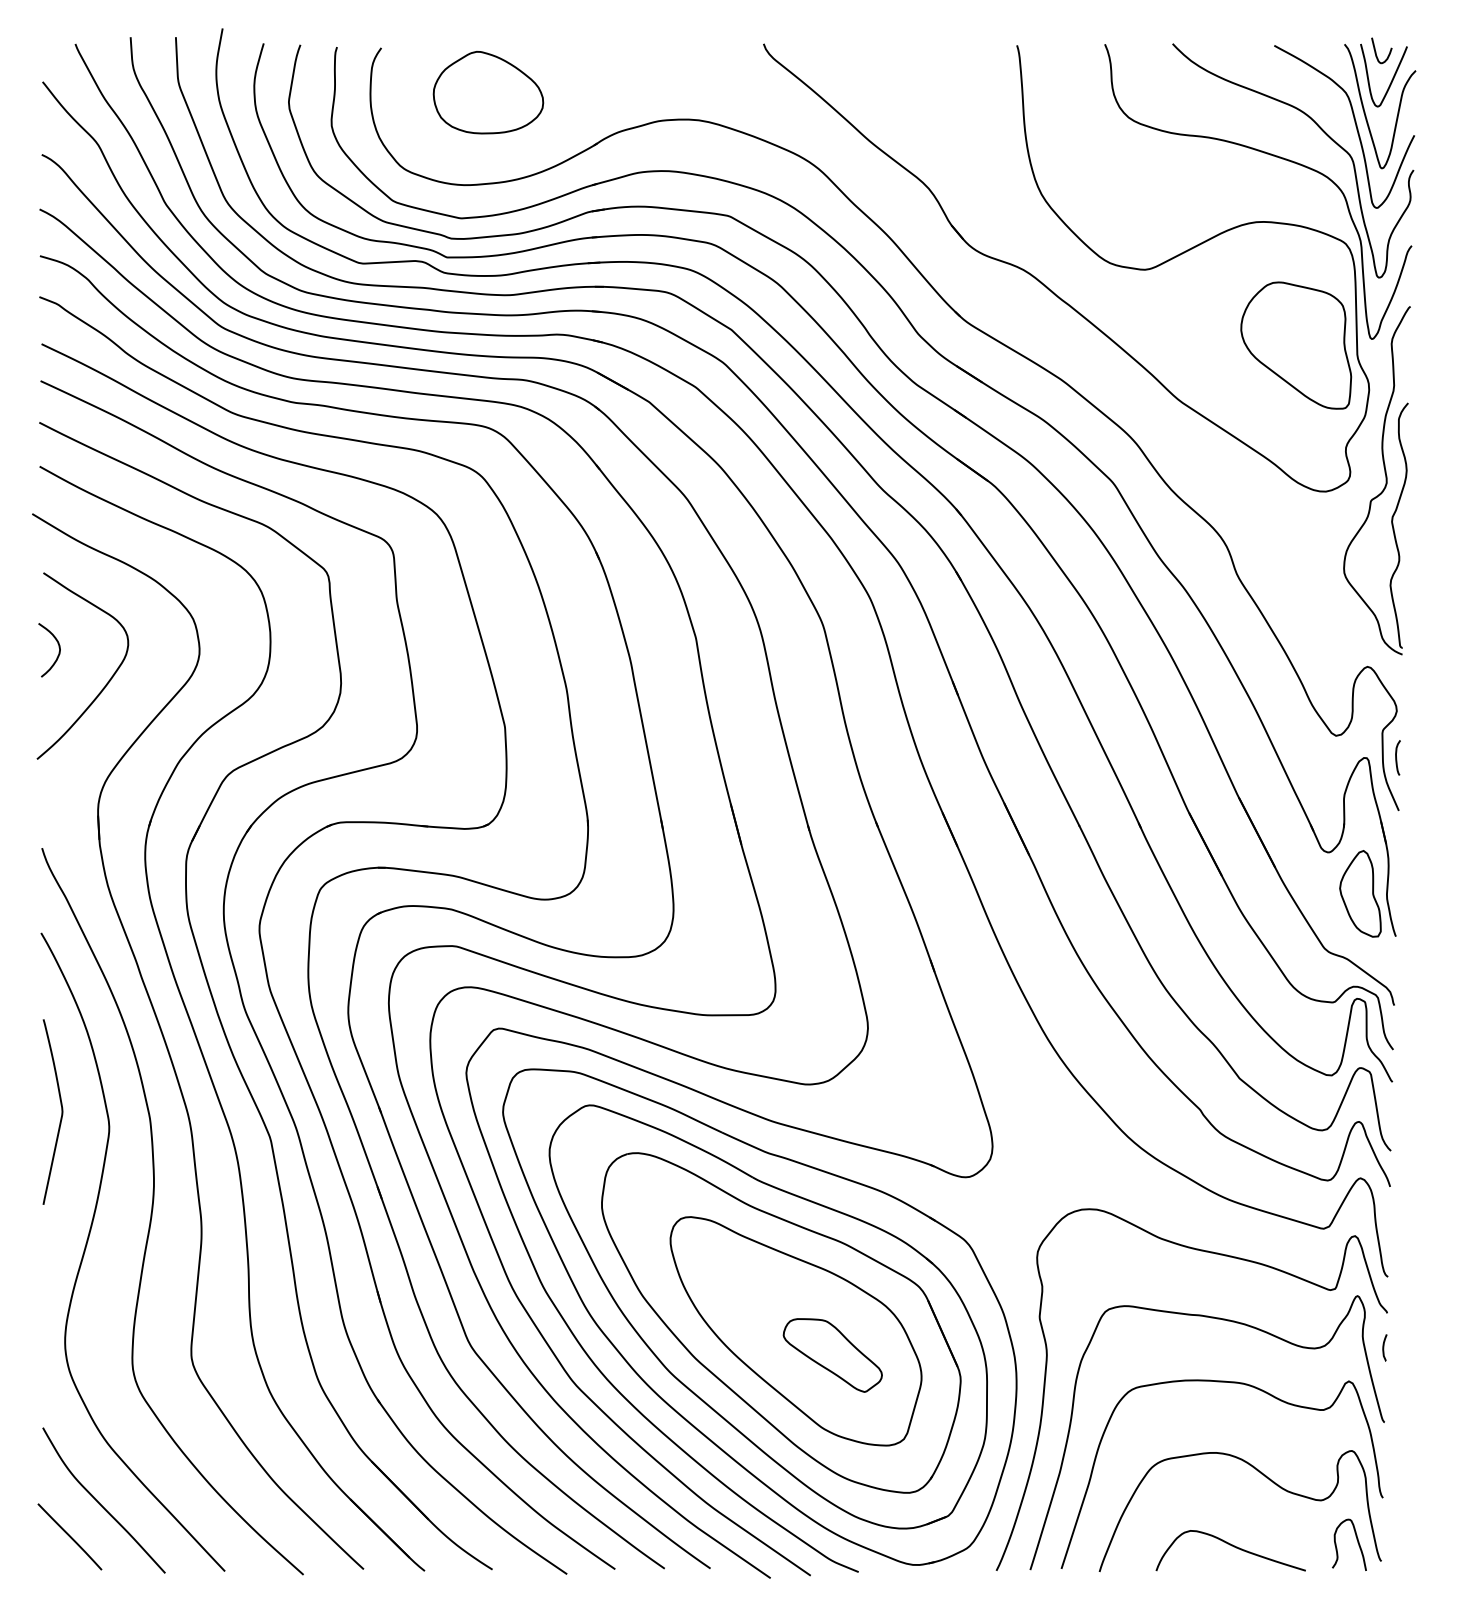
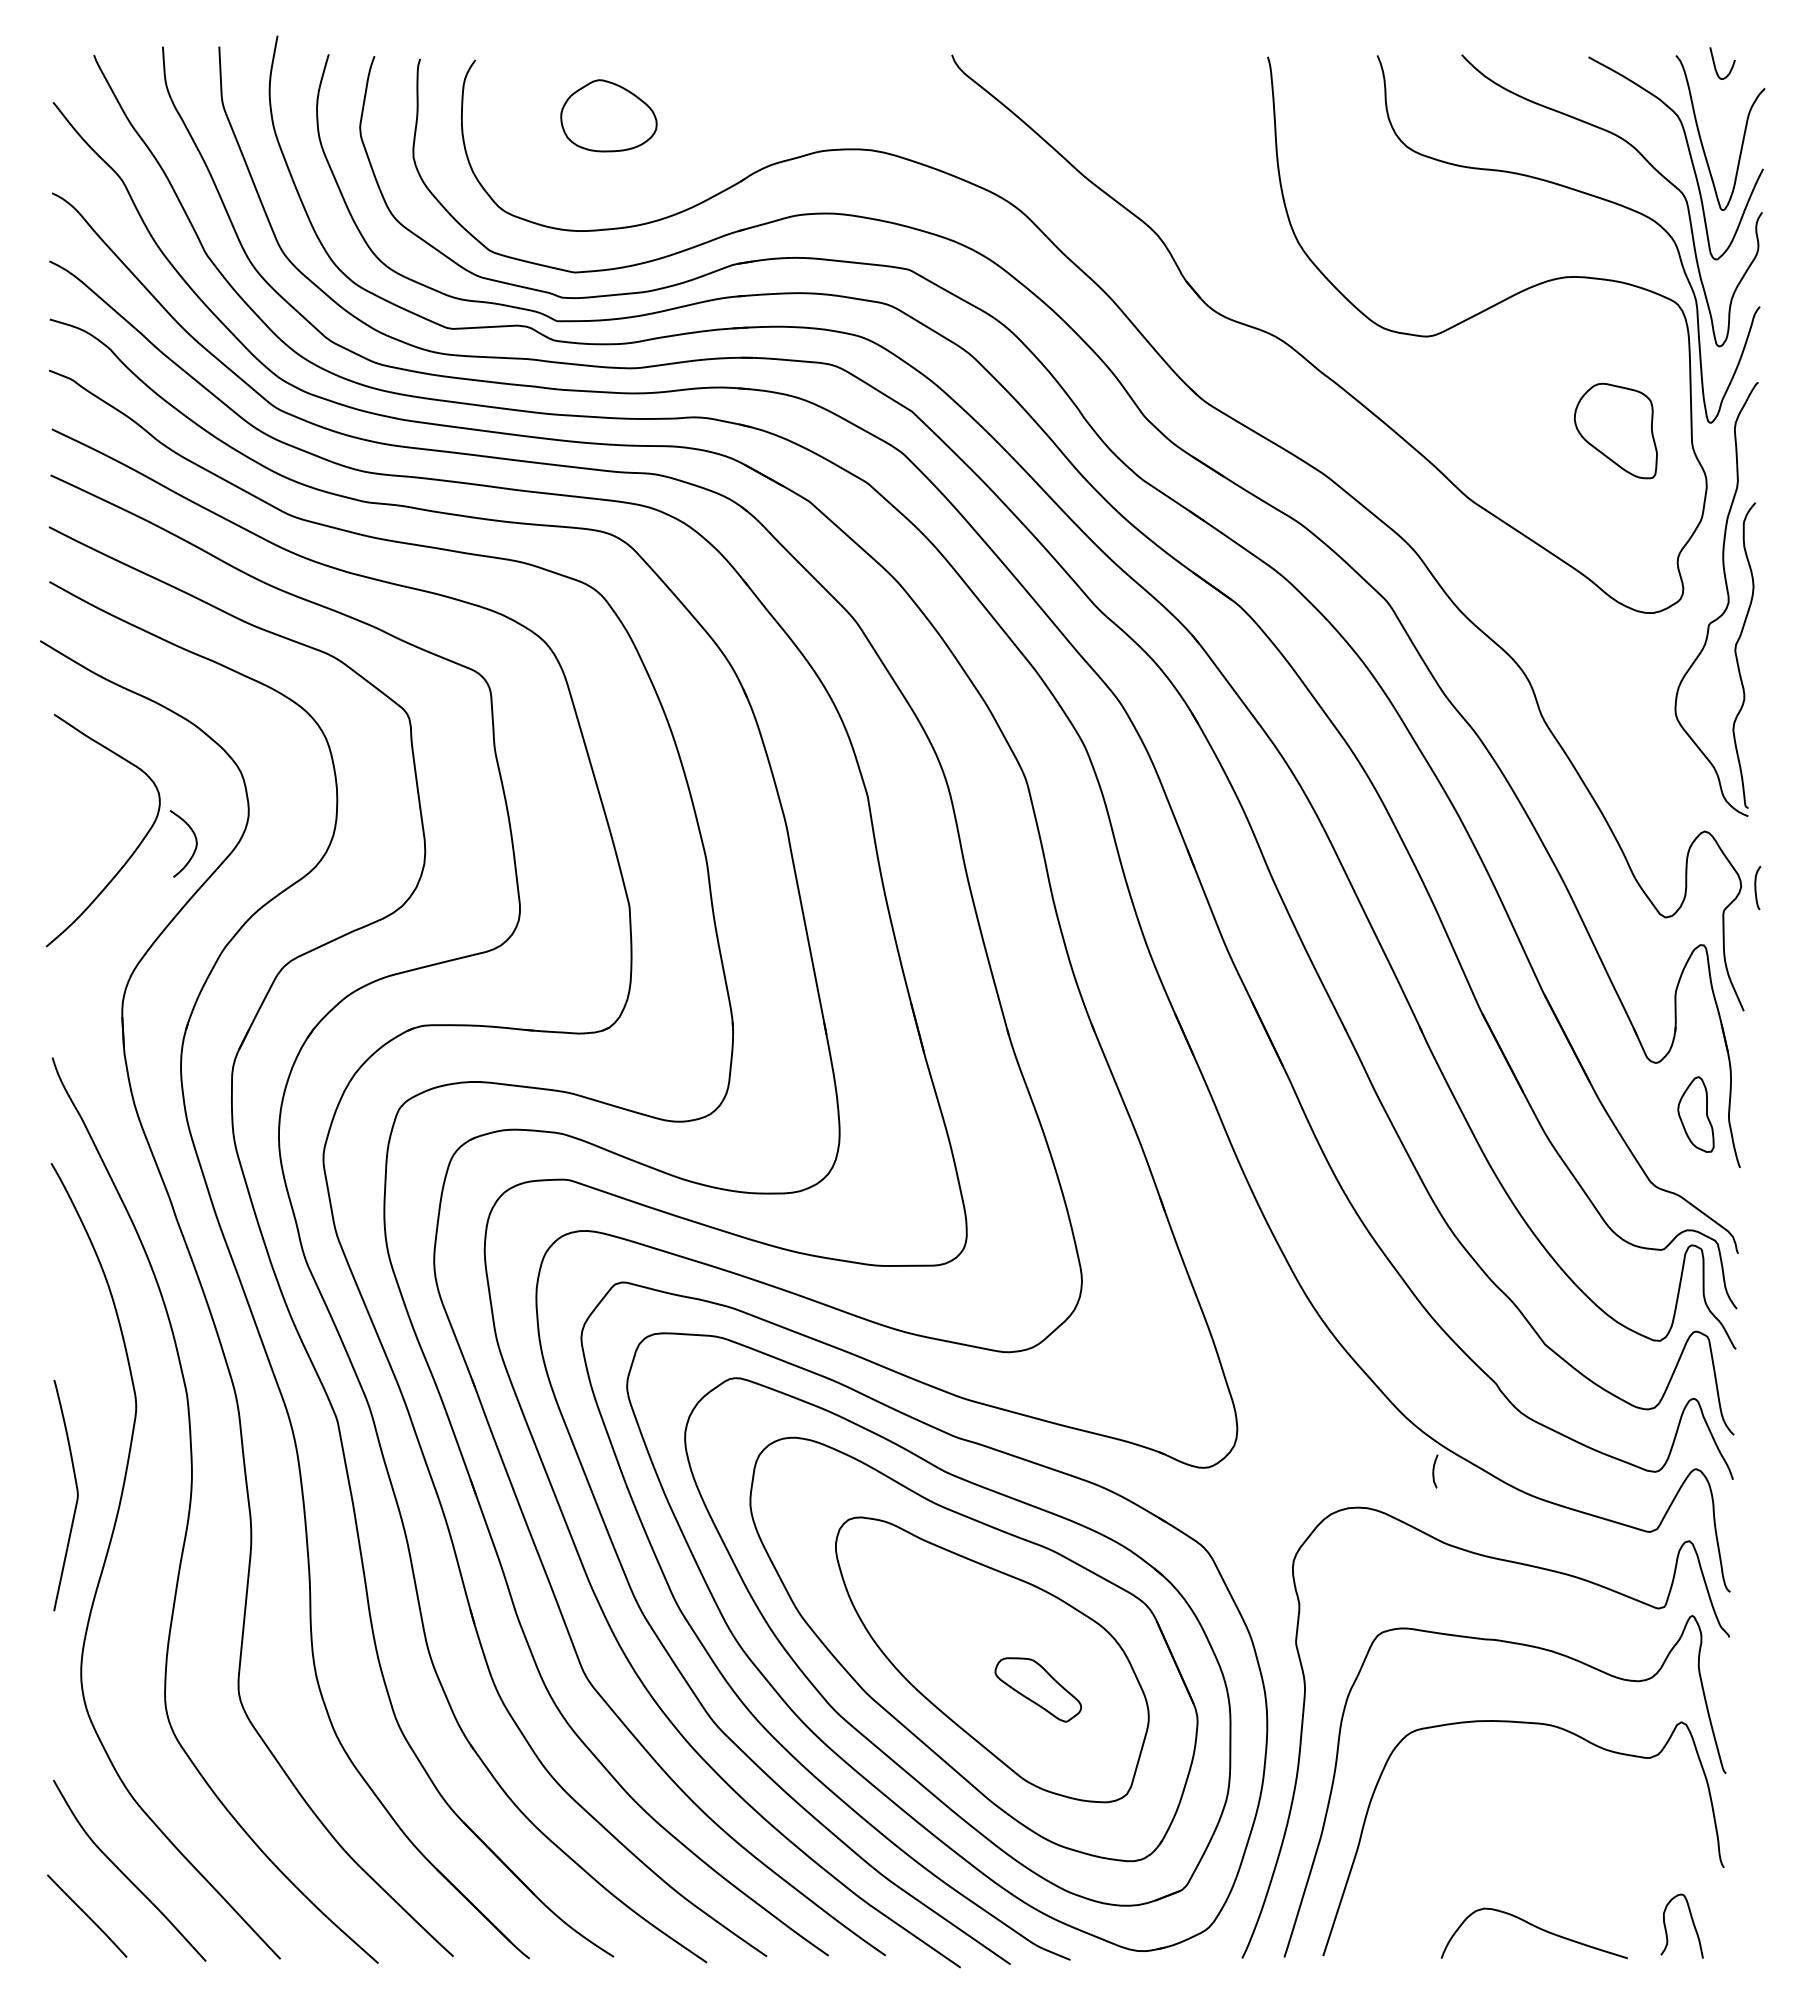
curve: (1391, 80) -> (1734, 100), removed
part: (488, 92) -> (608, 115), size x0.7
part: (1295, 345) -> (1615, 430), size x0.6
curve: (58, 649) -> (195, 842), moved
curve: (1397, 757) -> (1756, 887), moved
part: (1360, 893) -> (1695, 1114), size x0.7
curve: (61, 1112) -> (76, 1496), moved
curve: (1384, 1347) -> (1434, 1471), moved
part: (833, 1355) -> (1038, 1689), size x0.7
curve: (1266, 1477) -> (1578, 1842), removed

